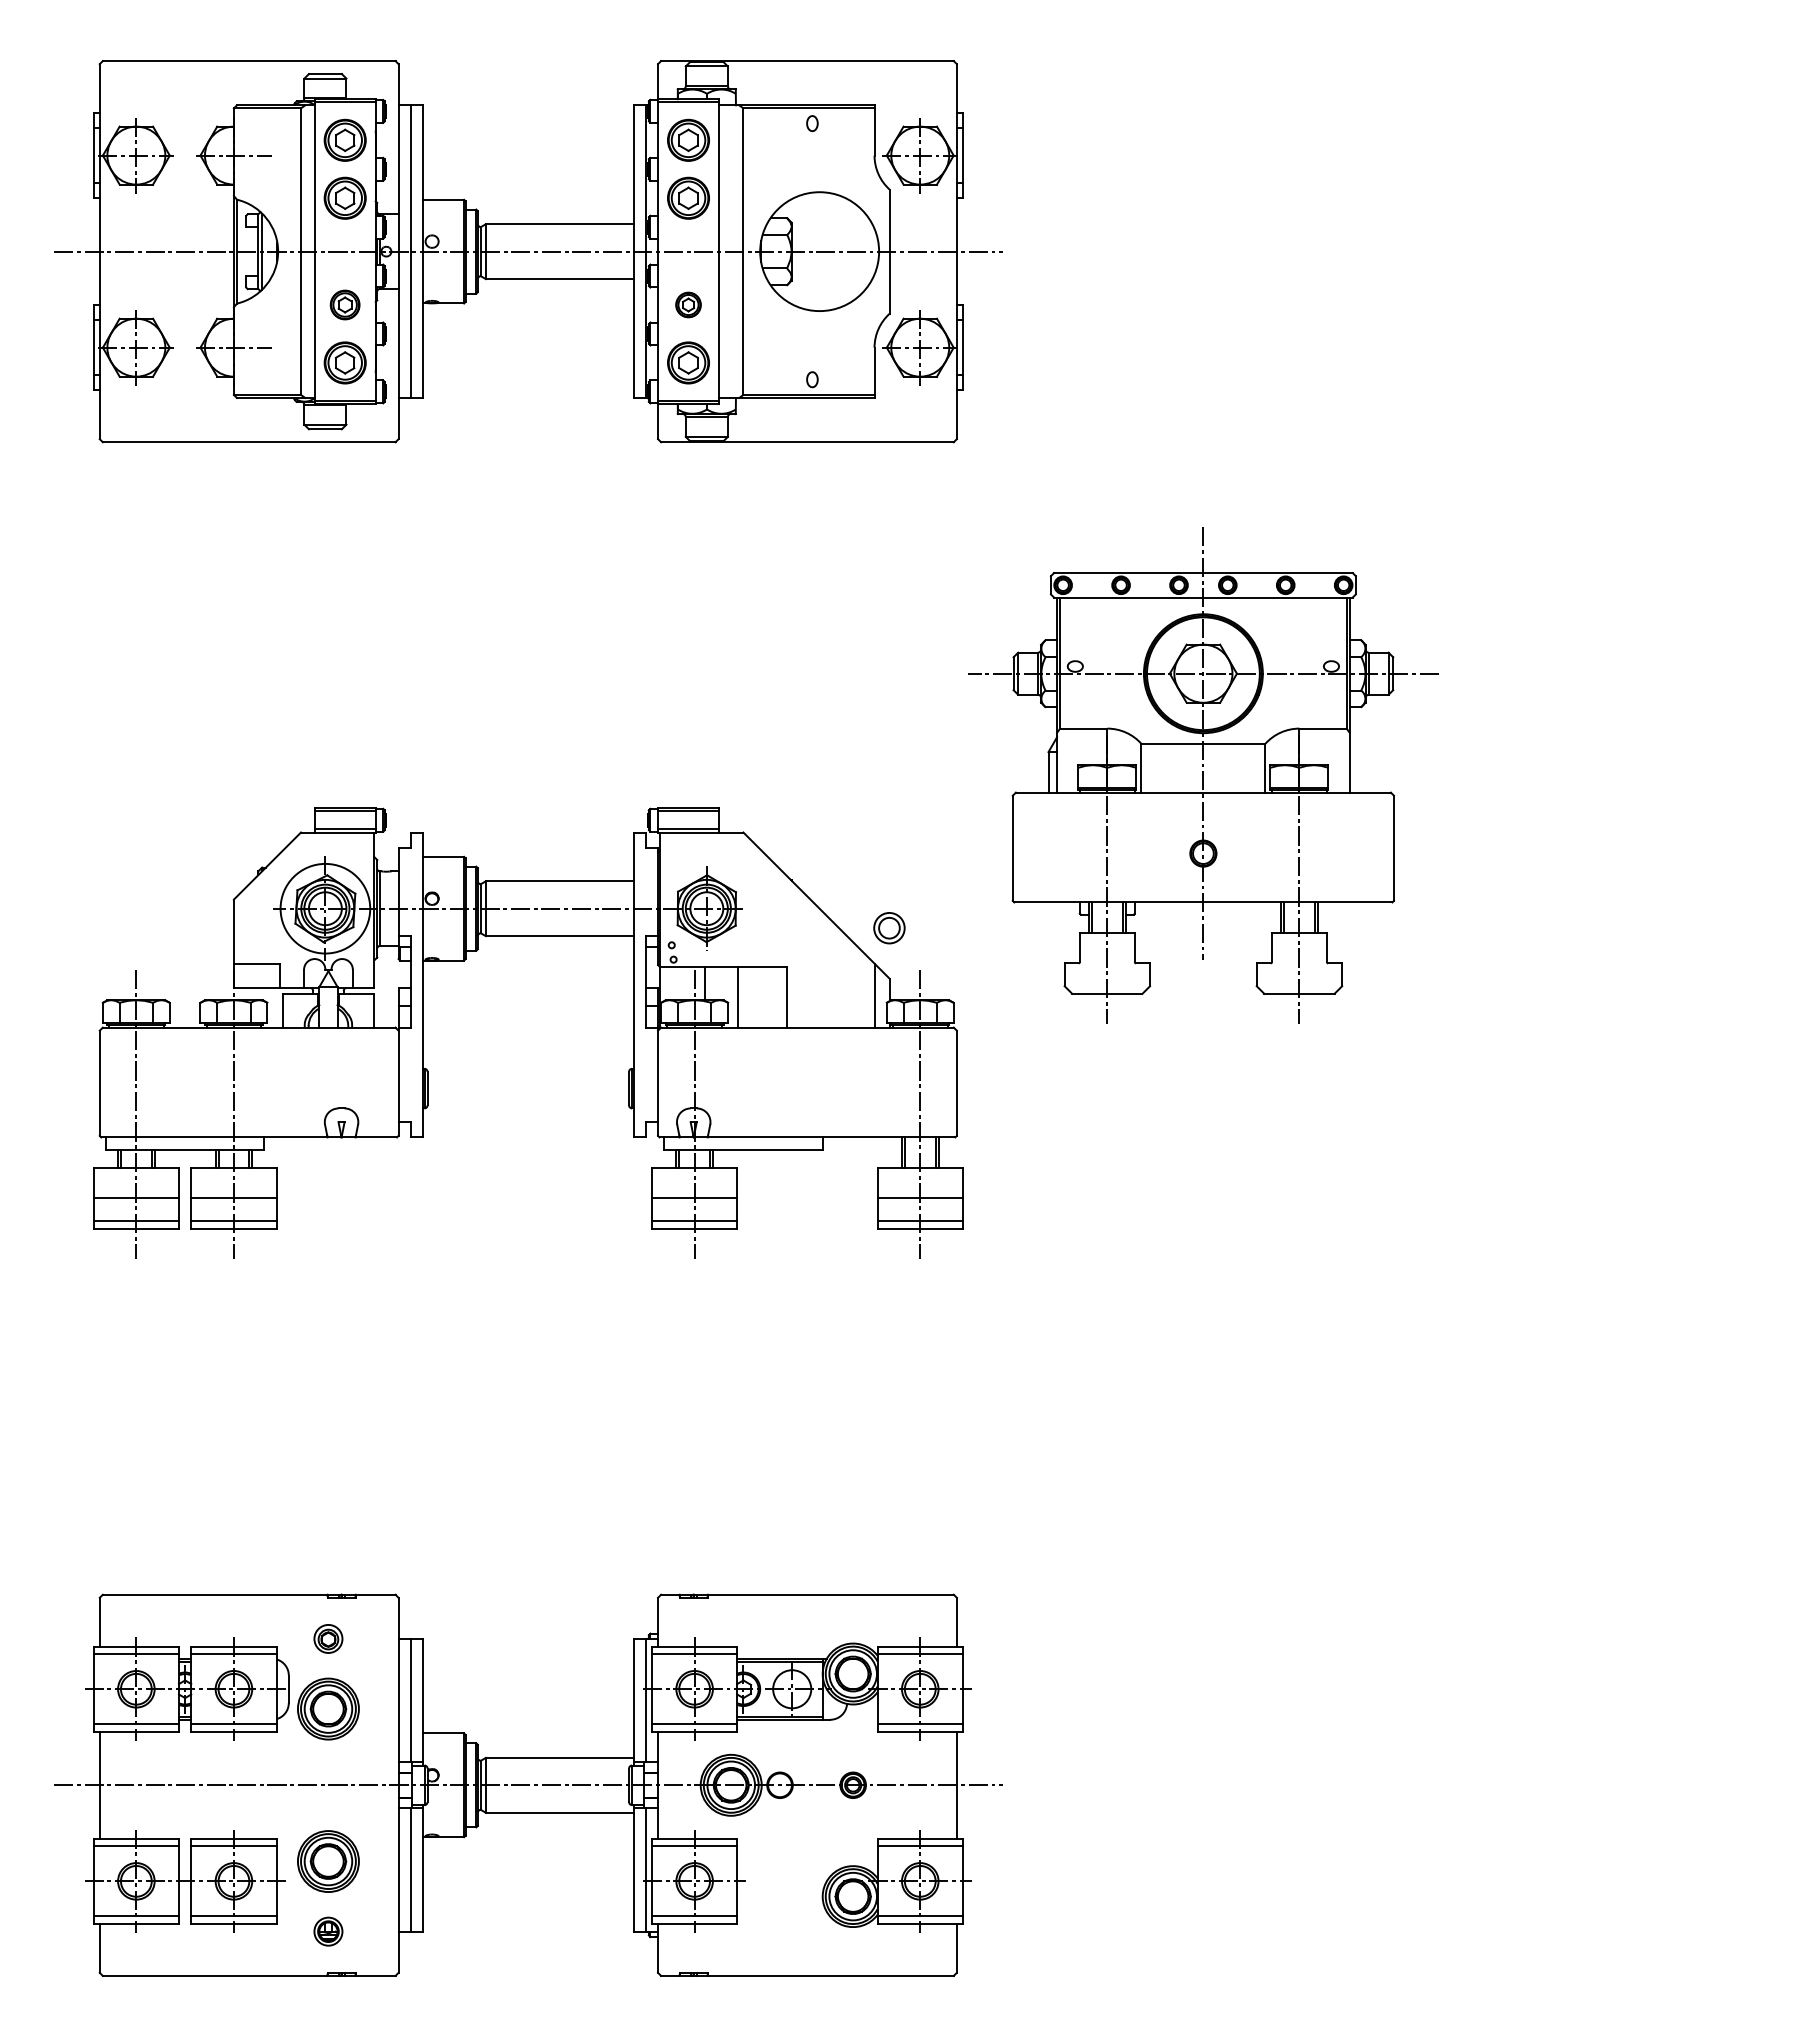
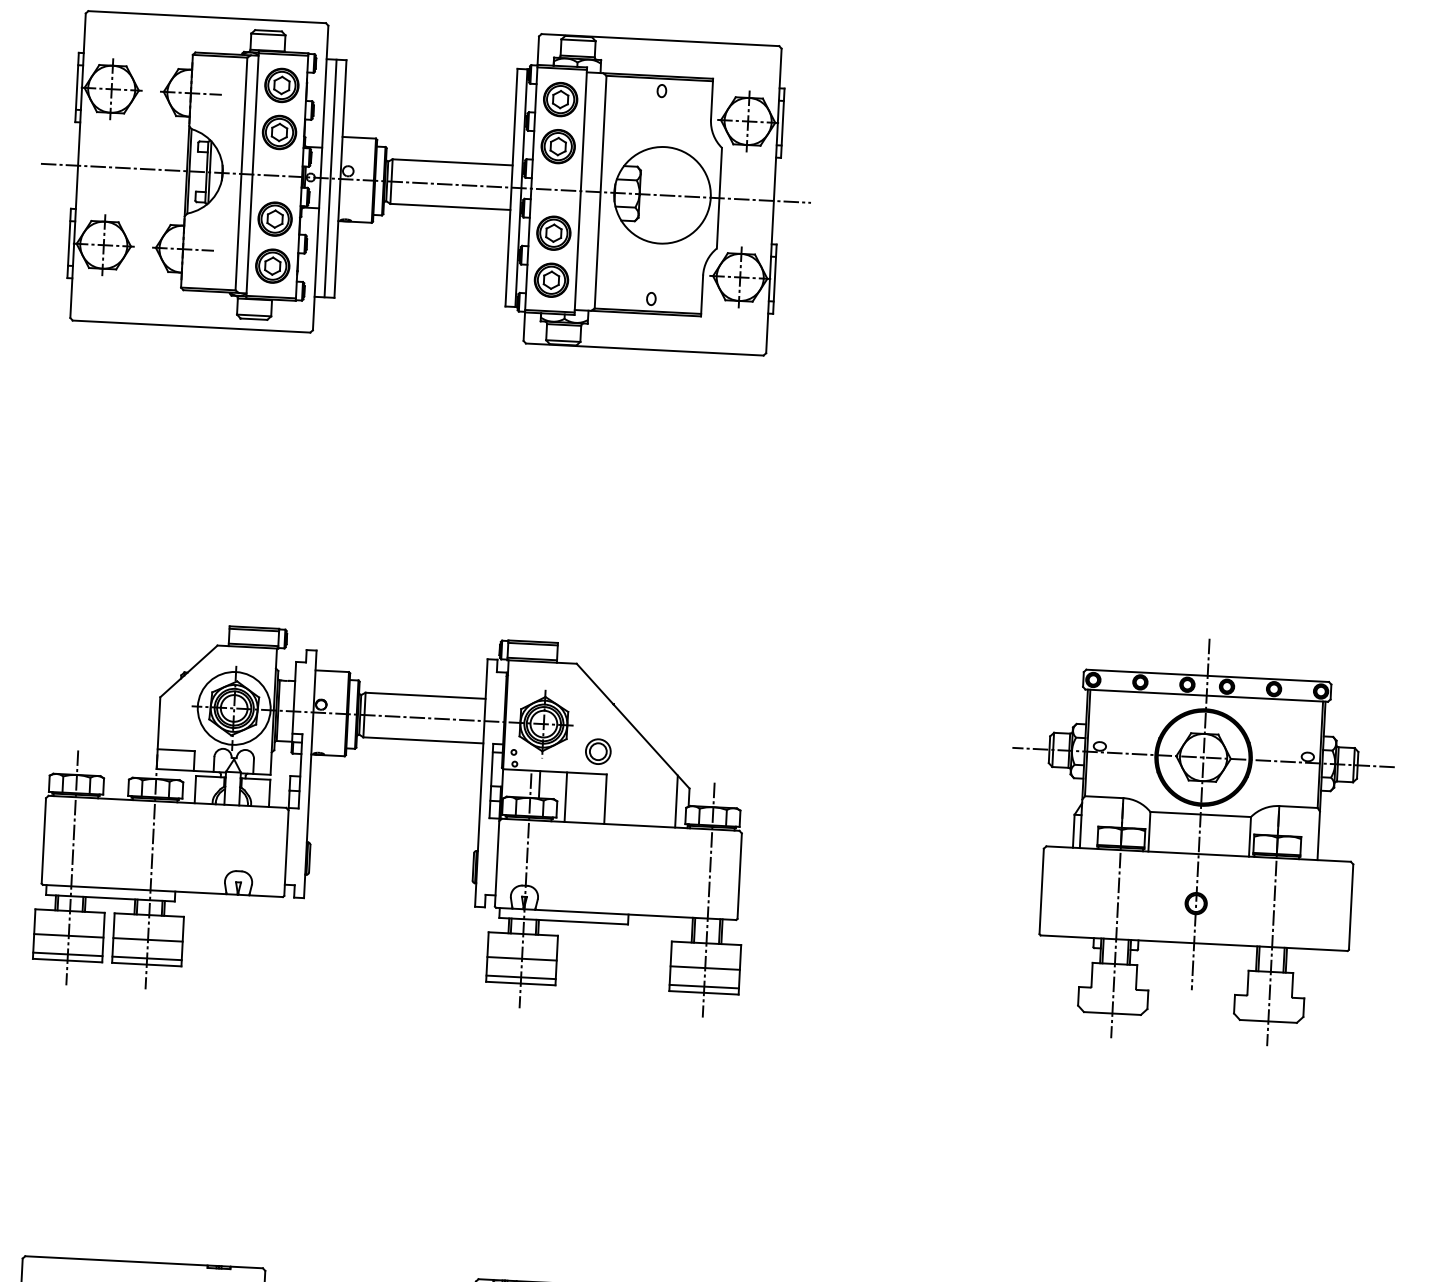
part: (344, 304) -> (274, 218), size x1.43
part: (688, 304) -> (553, 232), size x1.67
part: (1203, 775) -> (1199, 840), moved
part: (889, 928) -> (598, 751), moved

